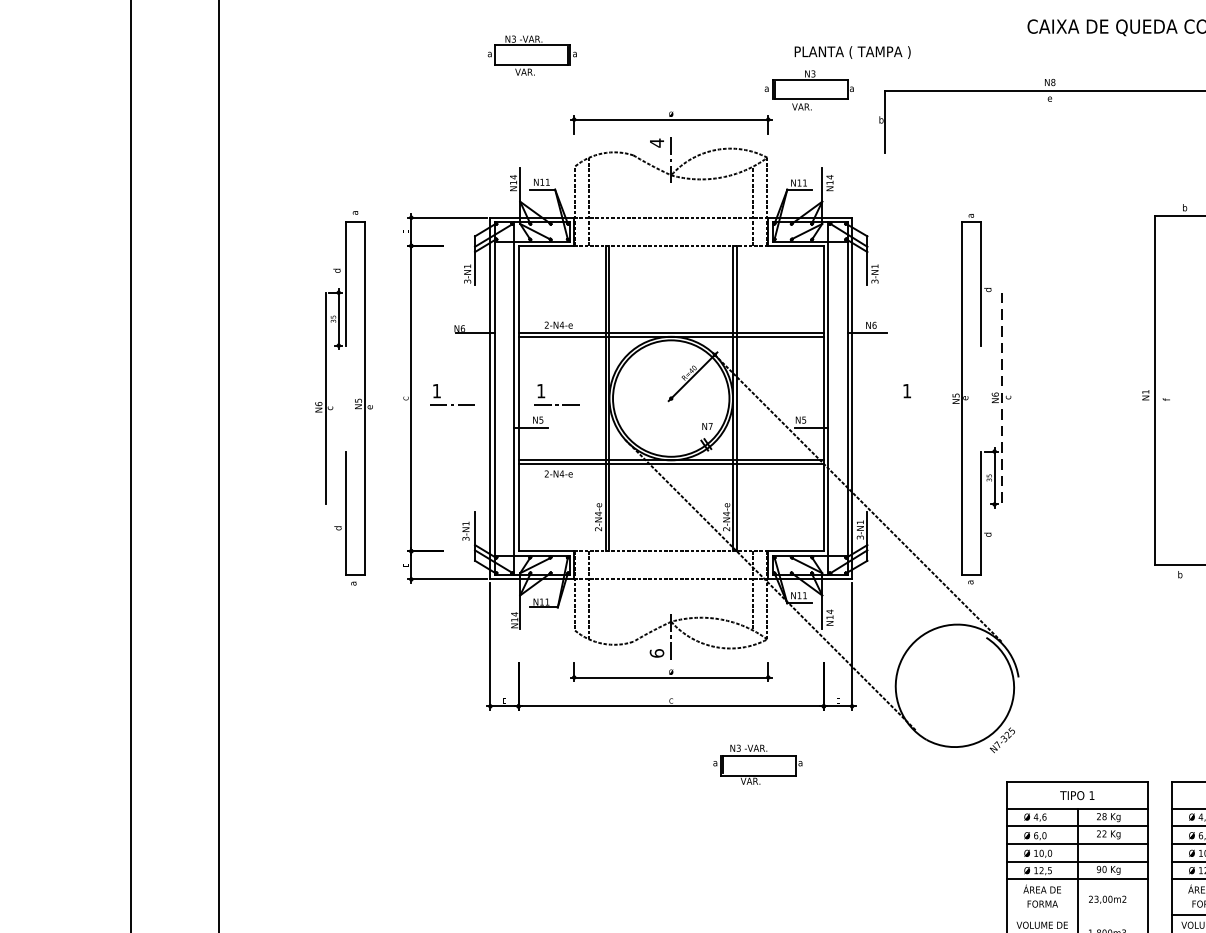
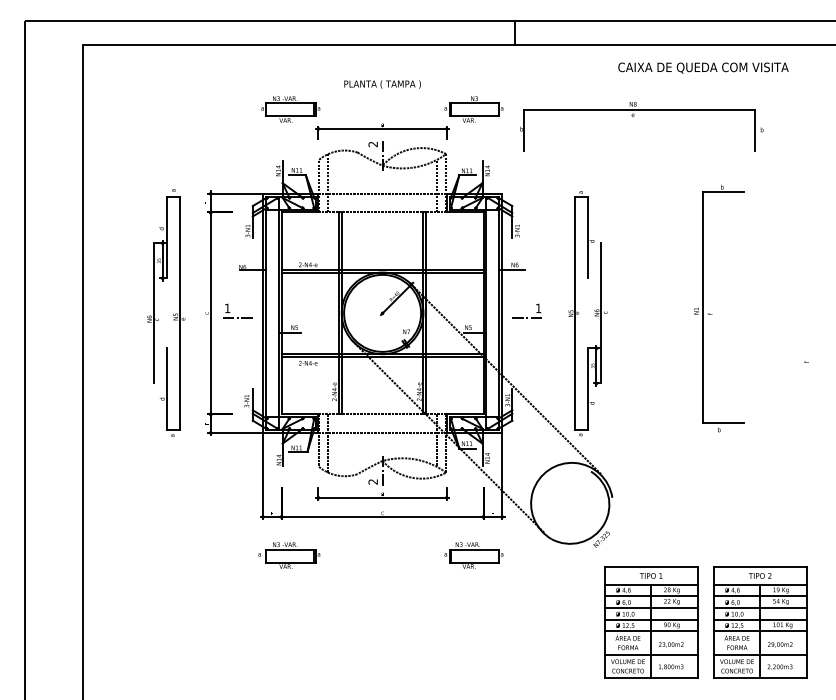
text: (852, 52) -> (382, 84), moved
part: (531, 55) -> (290, 109), moved
text: (655, 143) -> (372, 144), 4 -> 2
line: (1002, 398) -> (601, 313), dashed -> solid
part: (556, 404) -> (306, 317), removed
line: (888, 404) -> (526, 317), added
text: (655, 652) -> (372, 481), 6 -> 2
part: (530, 764) -> (289, 555), added
part: (757, 764) -> (473, 555), moved
line: (1077, 914) -> (651, 654), added

